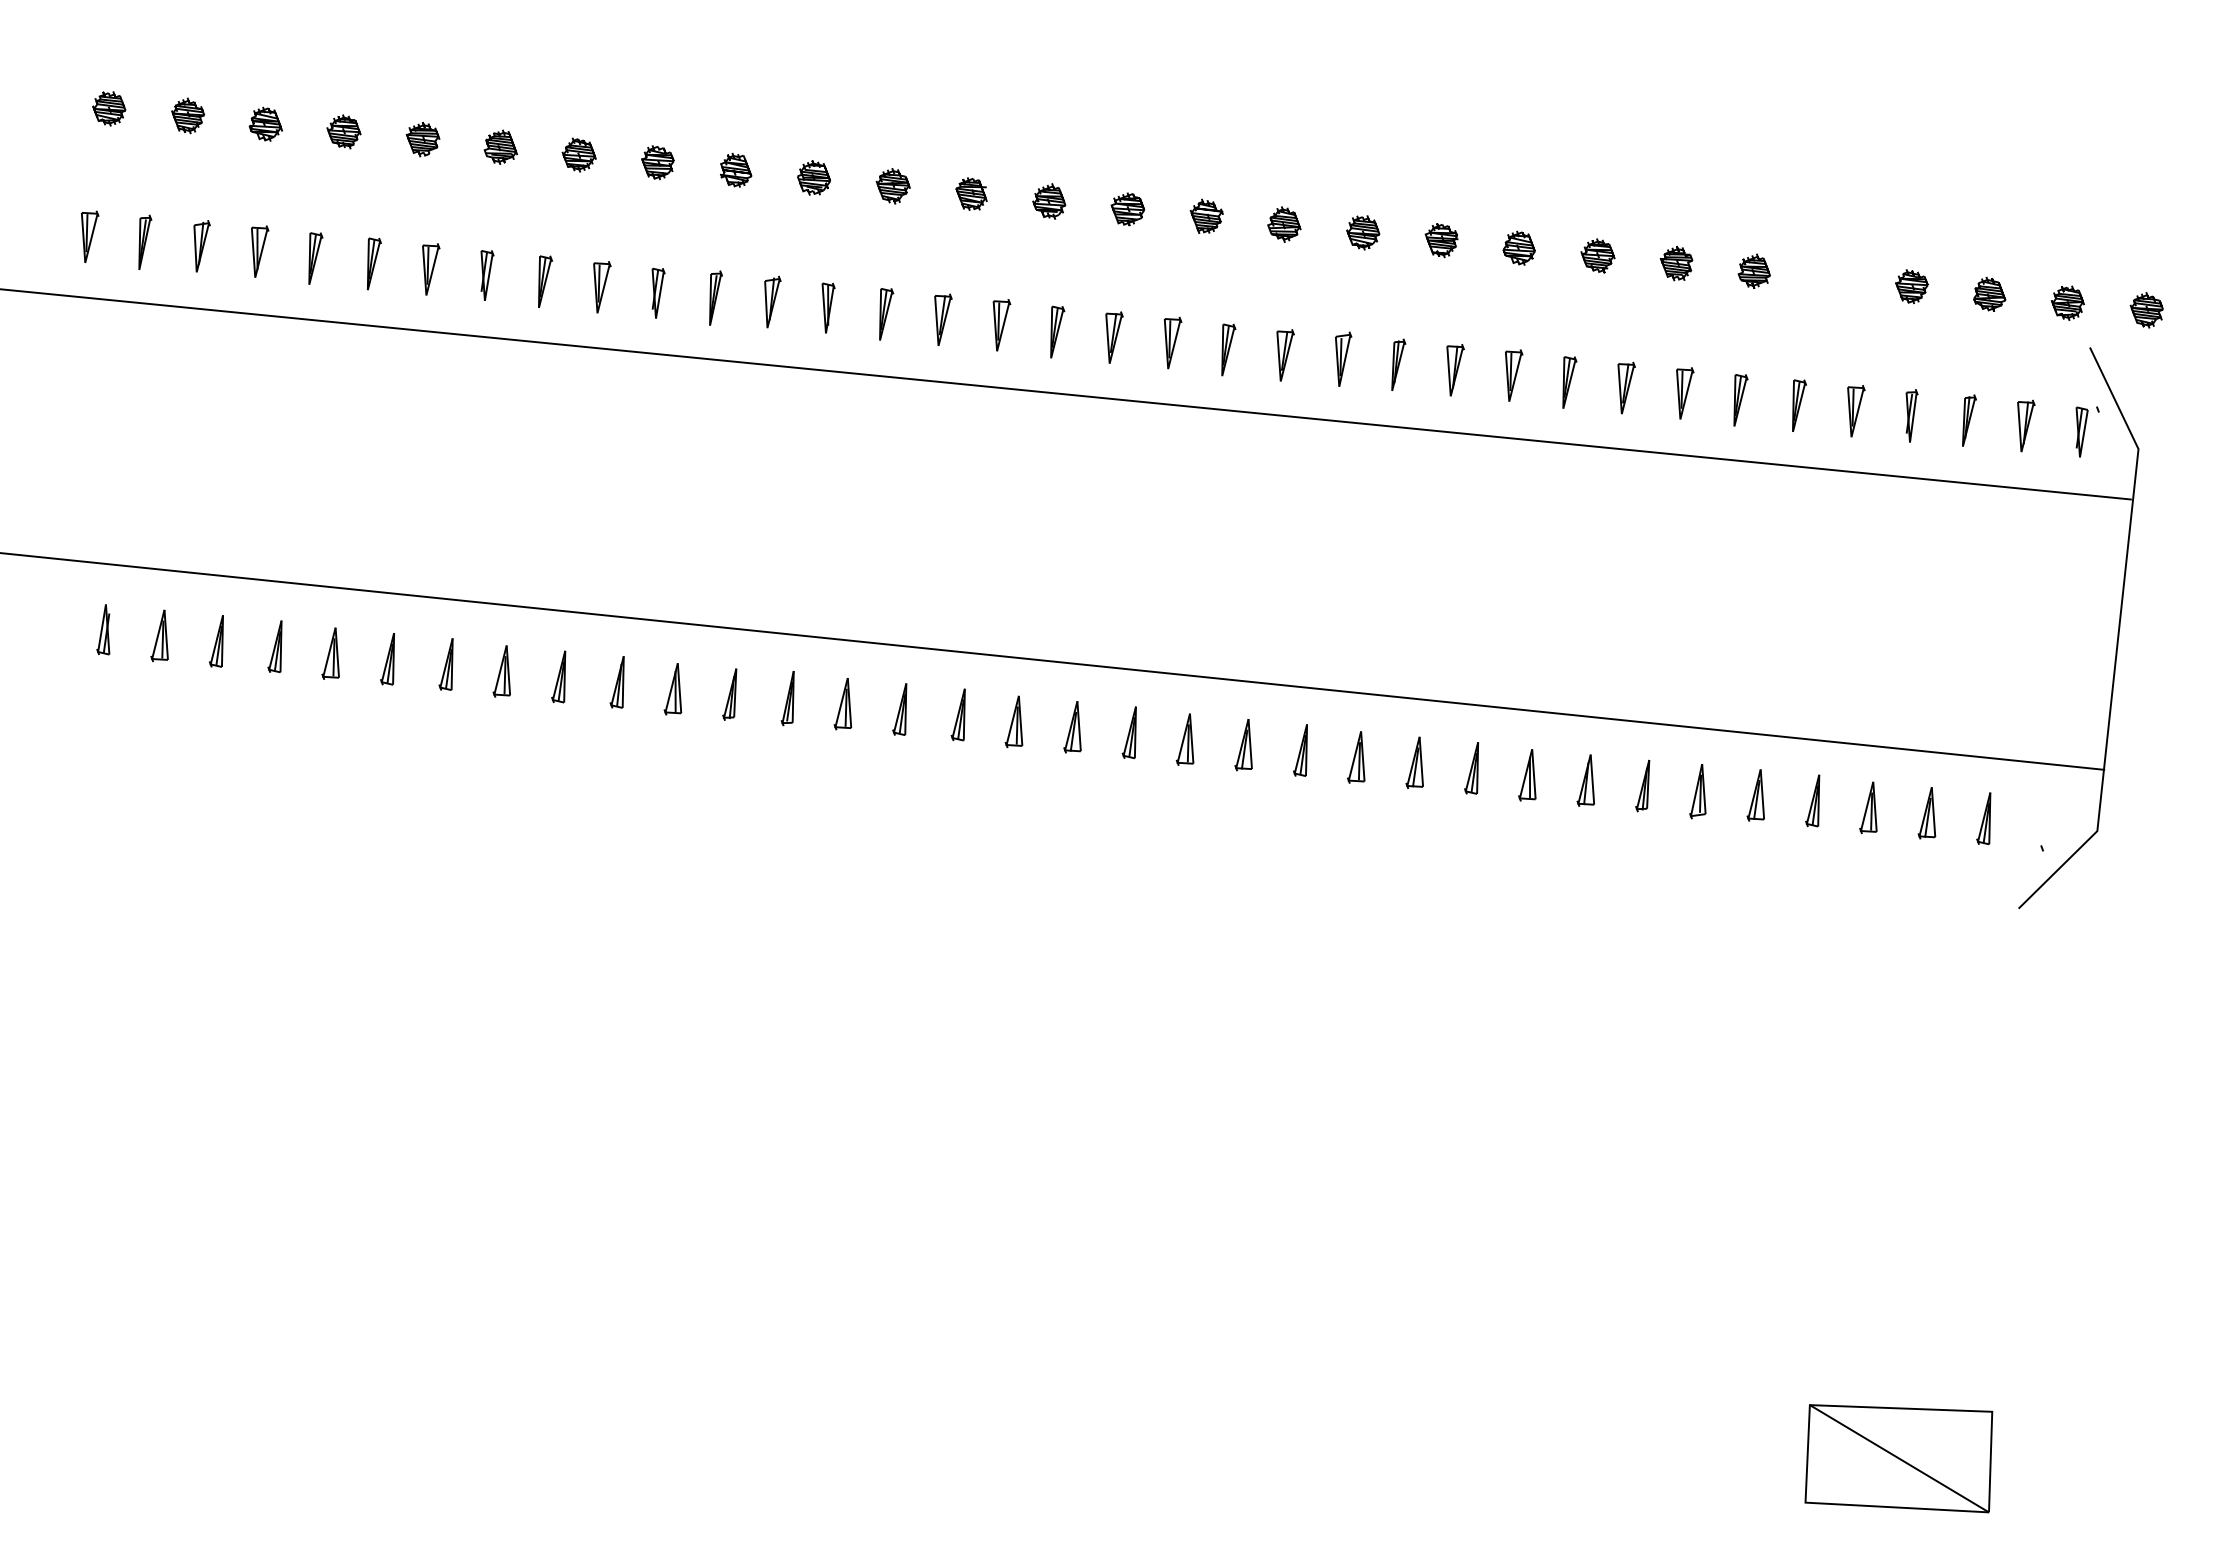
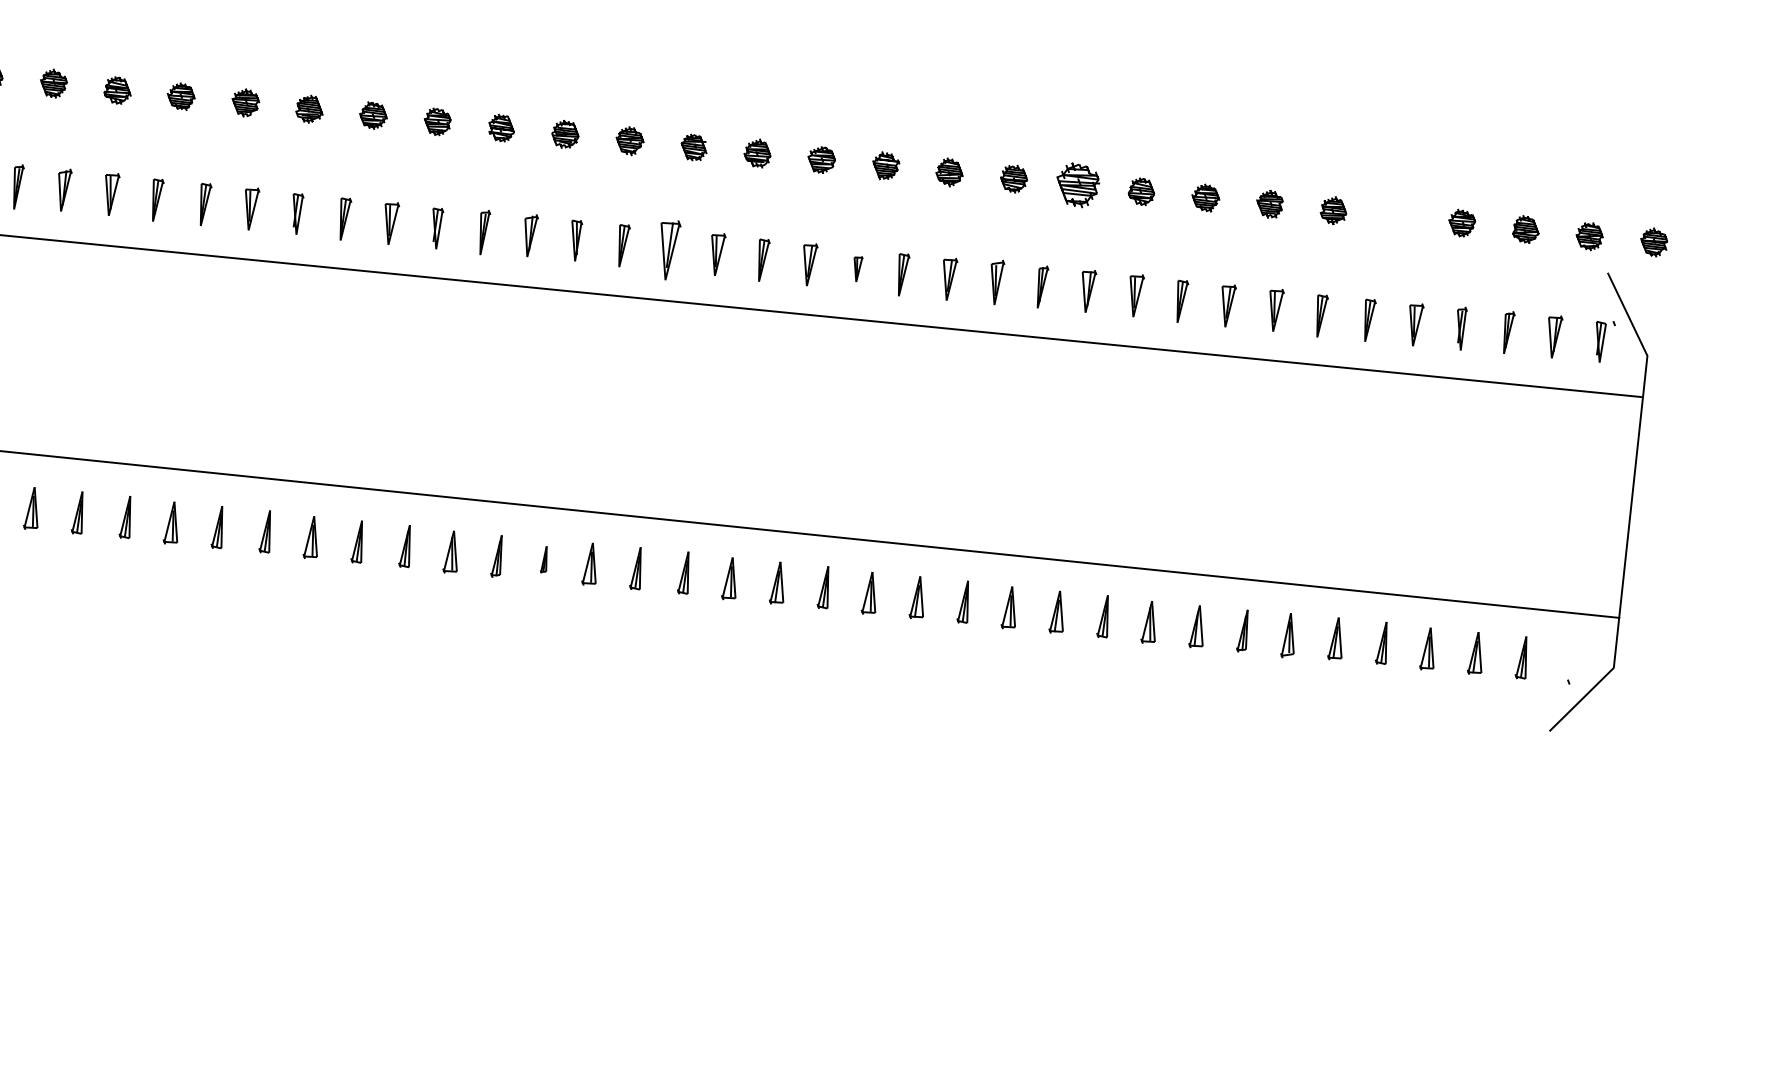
part: (1441, 240) -> (1077, 185), size x1.6
part: (943, 319) -> (671, 249), size x1.4
part: (1172, 342) -> (858, 268), size x0.6
part: (787, 698) -> (543, 559), size x0.6

